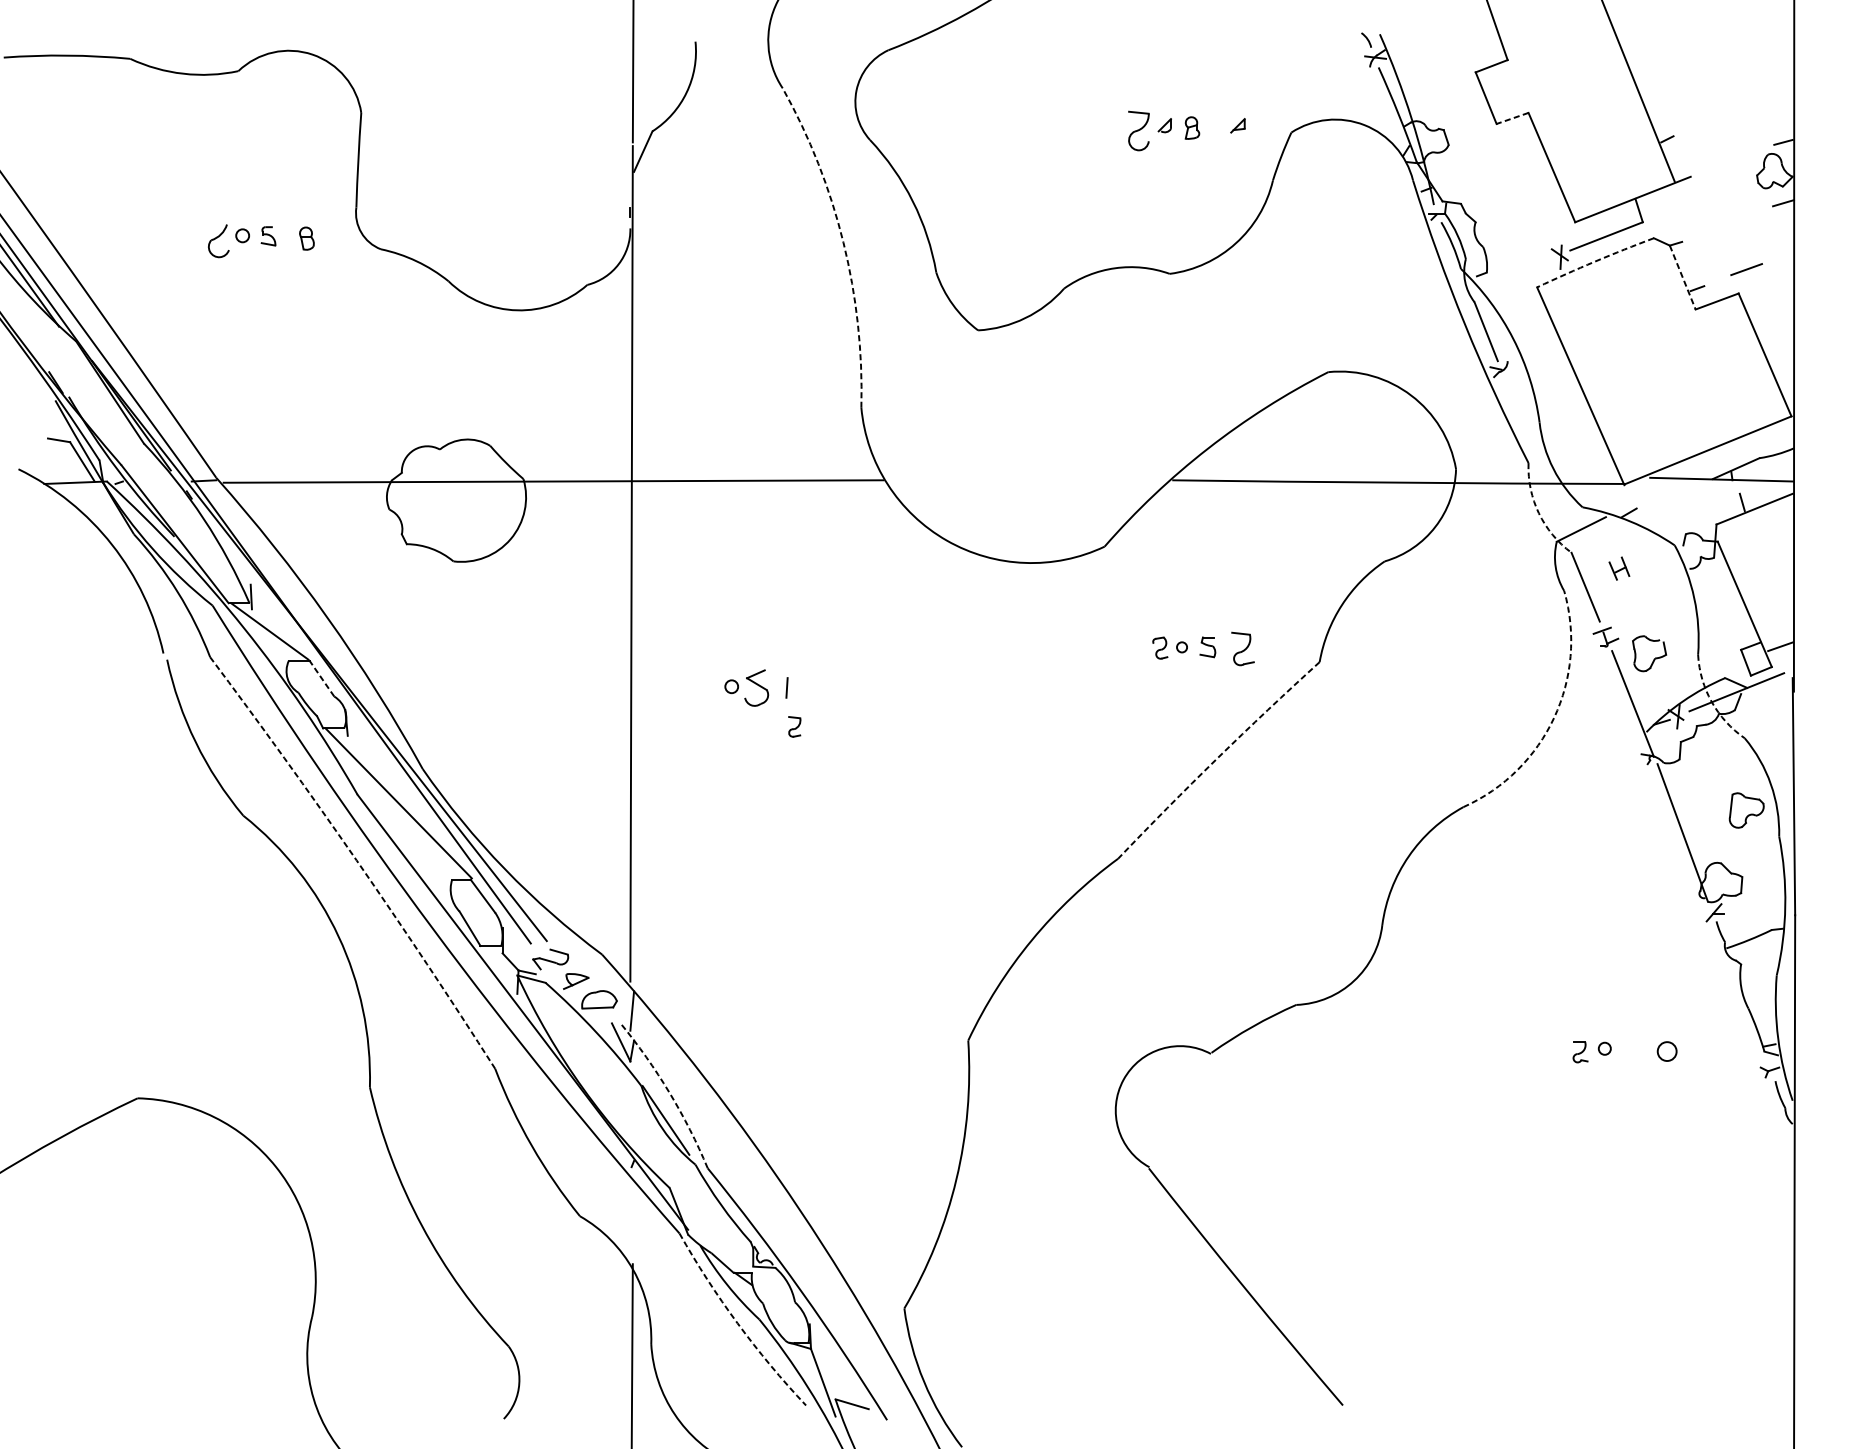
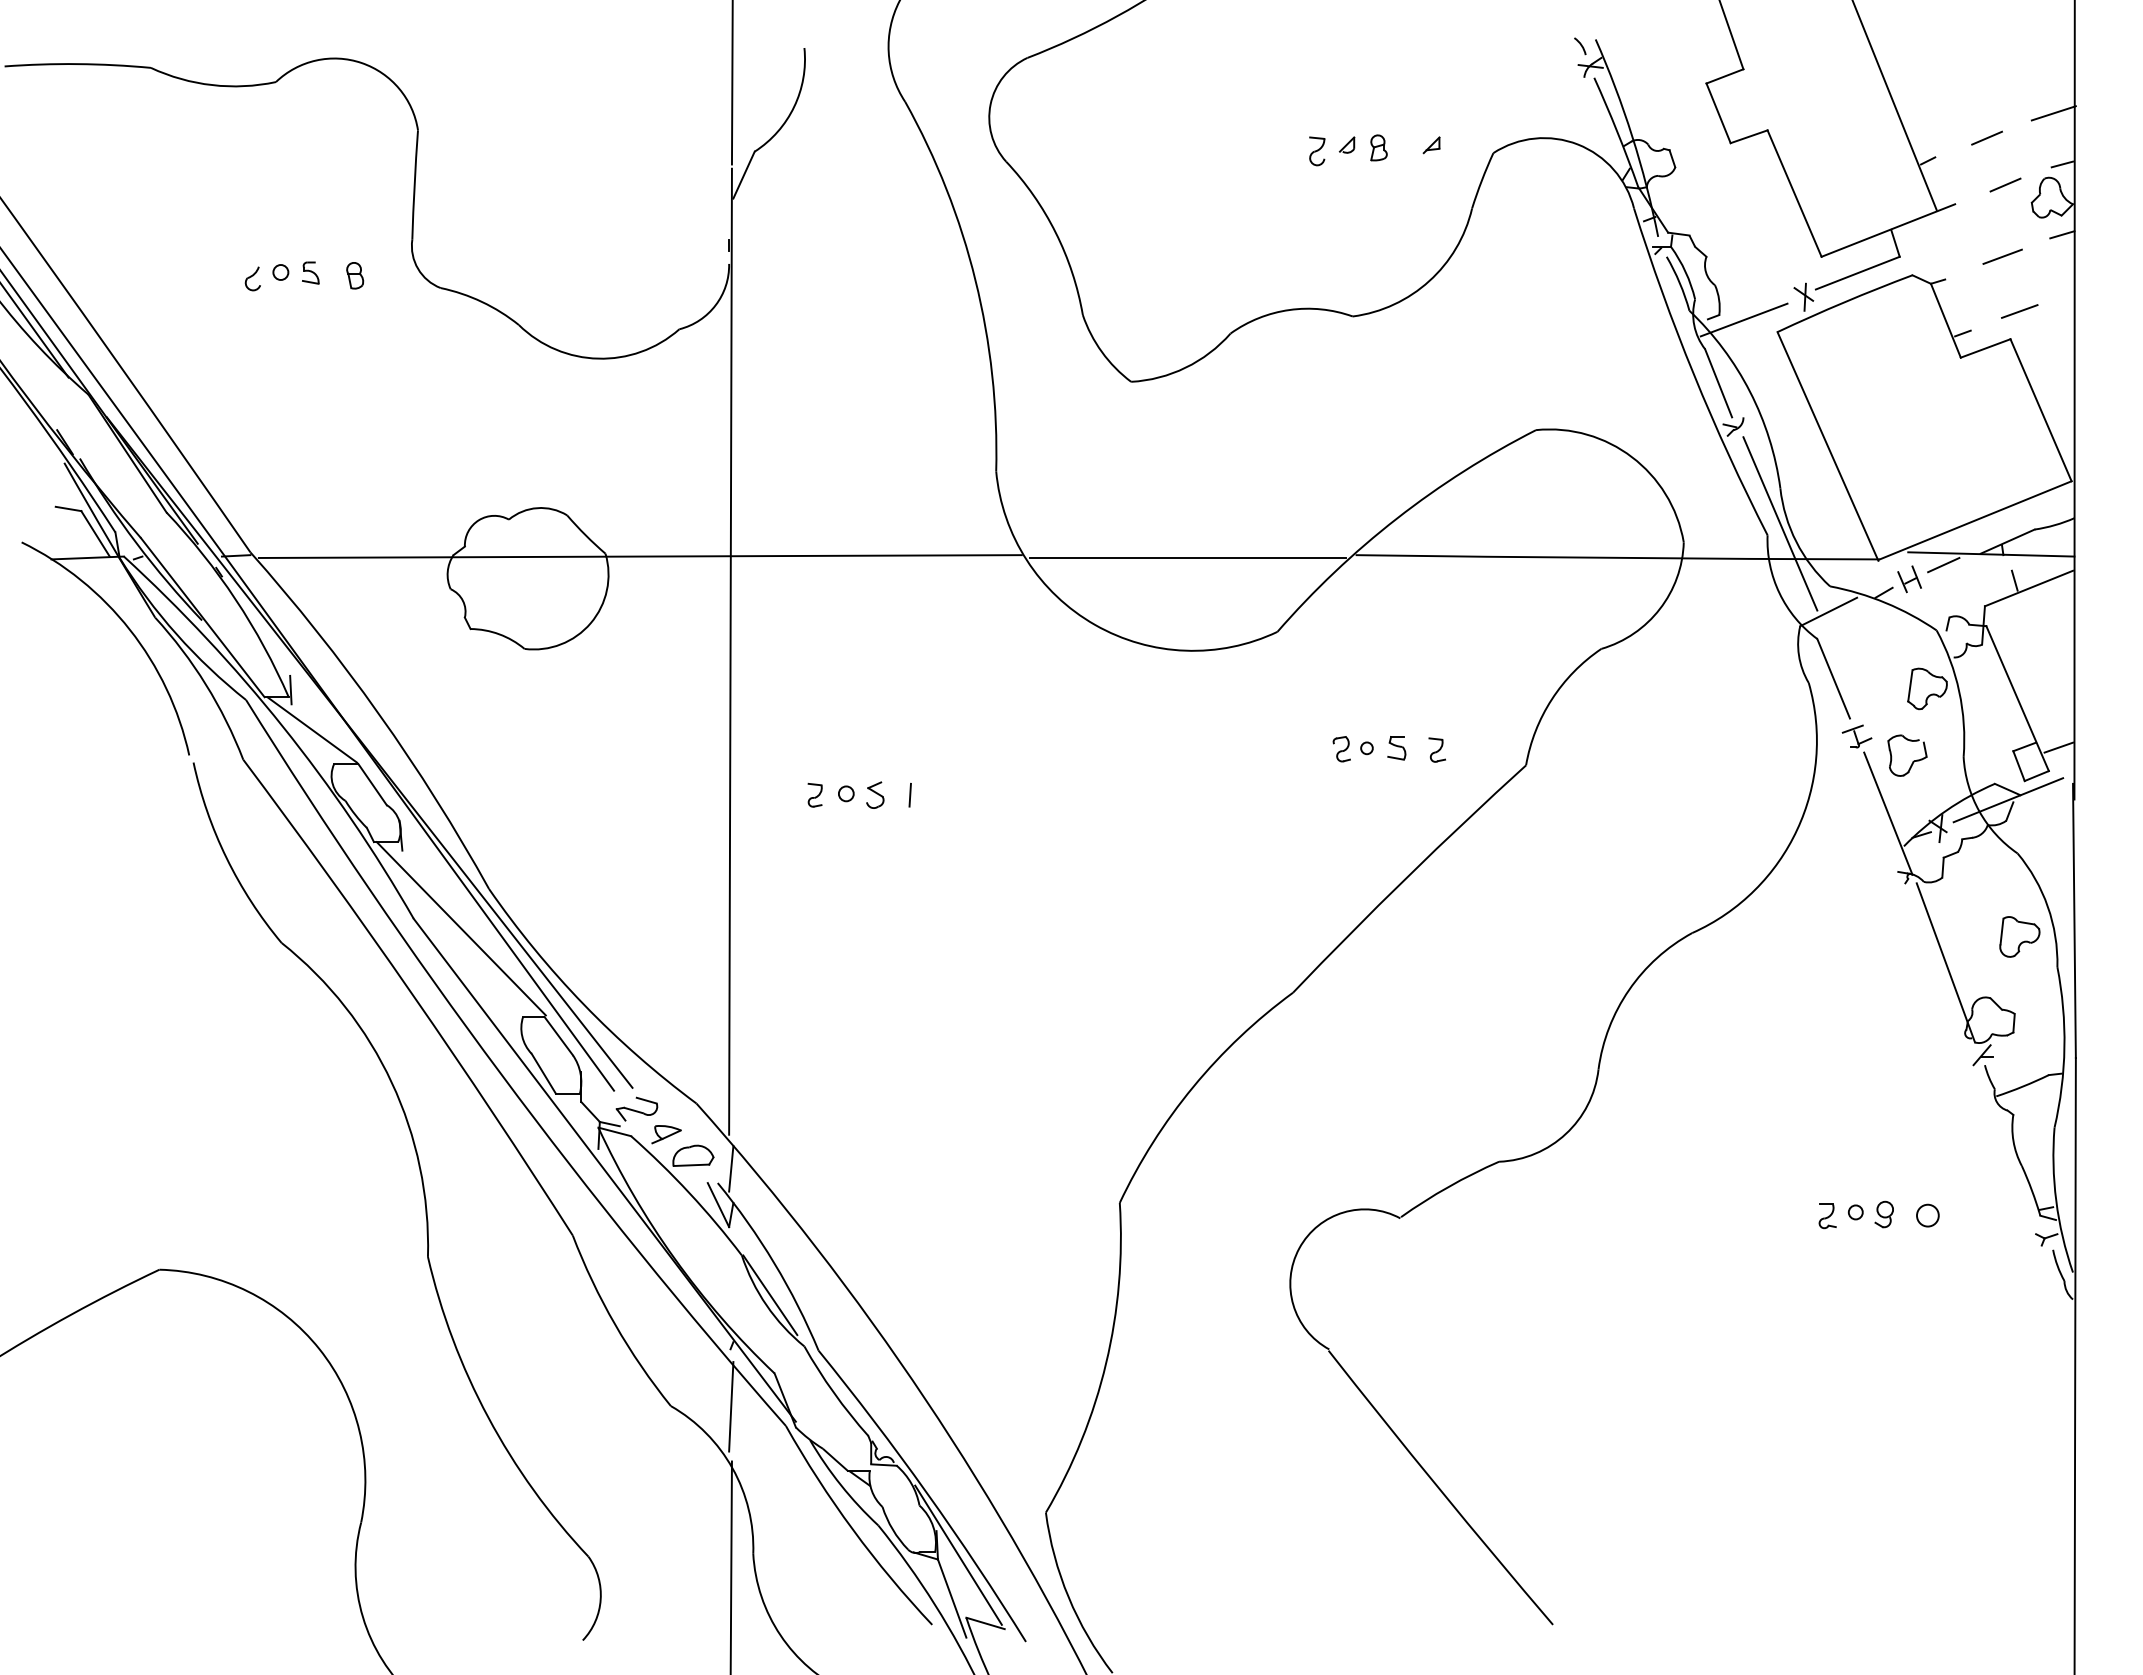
line: (1775, 98) -> (2053, 113), added
line: (1512, 118) -> (1749, 136), dashed -> solid
line: (1717, 119) -> (1986, 137), added
part: (1139, 131) -> (1317, 151), size x0.62
line: (1734, 159) -> (2005, 184), added
line: (1731, 221) -> (2002, 256), added
part: (218, 241) -> (252, 278), size x0.62
arc: (843, 242) -> (975, 280), dashed -> solid
arc: (1595, 261) -> (1844, 302), dashed -> solid
line: (1507, 276) -> (1743, 319), added
line: (1682, 277) -> (1945, 320), dashed -> solid
line: (1539, 452) -> (1780, 523), added
line: (1026, 482) -> (1187, 557), added
line: (1680, 488) -> (1943, 564), added
arc: (1538, 513) -> (1779, 593), dashed -> solid
part: (1619, 568) -> (1909, 579), moved
part: (1666, 595) -> (1927, 688), added
part: (1242, 648) -> (1436, 749), size x0.62
line: (321, 678) -> (372, 784), dashed -> solid
part: (756, 687) -> (875, 794), size x0.62
arc: (1711, 702) -> (1979, 811), dashed -> solid
arc: (1554, 717) -> (1797, 829), dashed -> solid
part: (794, 726) -> (814, 794), moved
arc: (1217, 758) -> (1407, 876), dashed -> solid
arc: (356, 860) -> (412, 994), dashed -> solid
part: (1628, 1050) -> (1883, 1214), added
arc: (669, 1092) -> (774, 1263), dashed -> solid
line: (632, 1216) -> (731, 1406), added
arc: (737, 1323) -> (853, 1529), dashed -> solid
line: (828, 1344) -> (958, 1554), added

